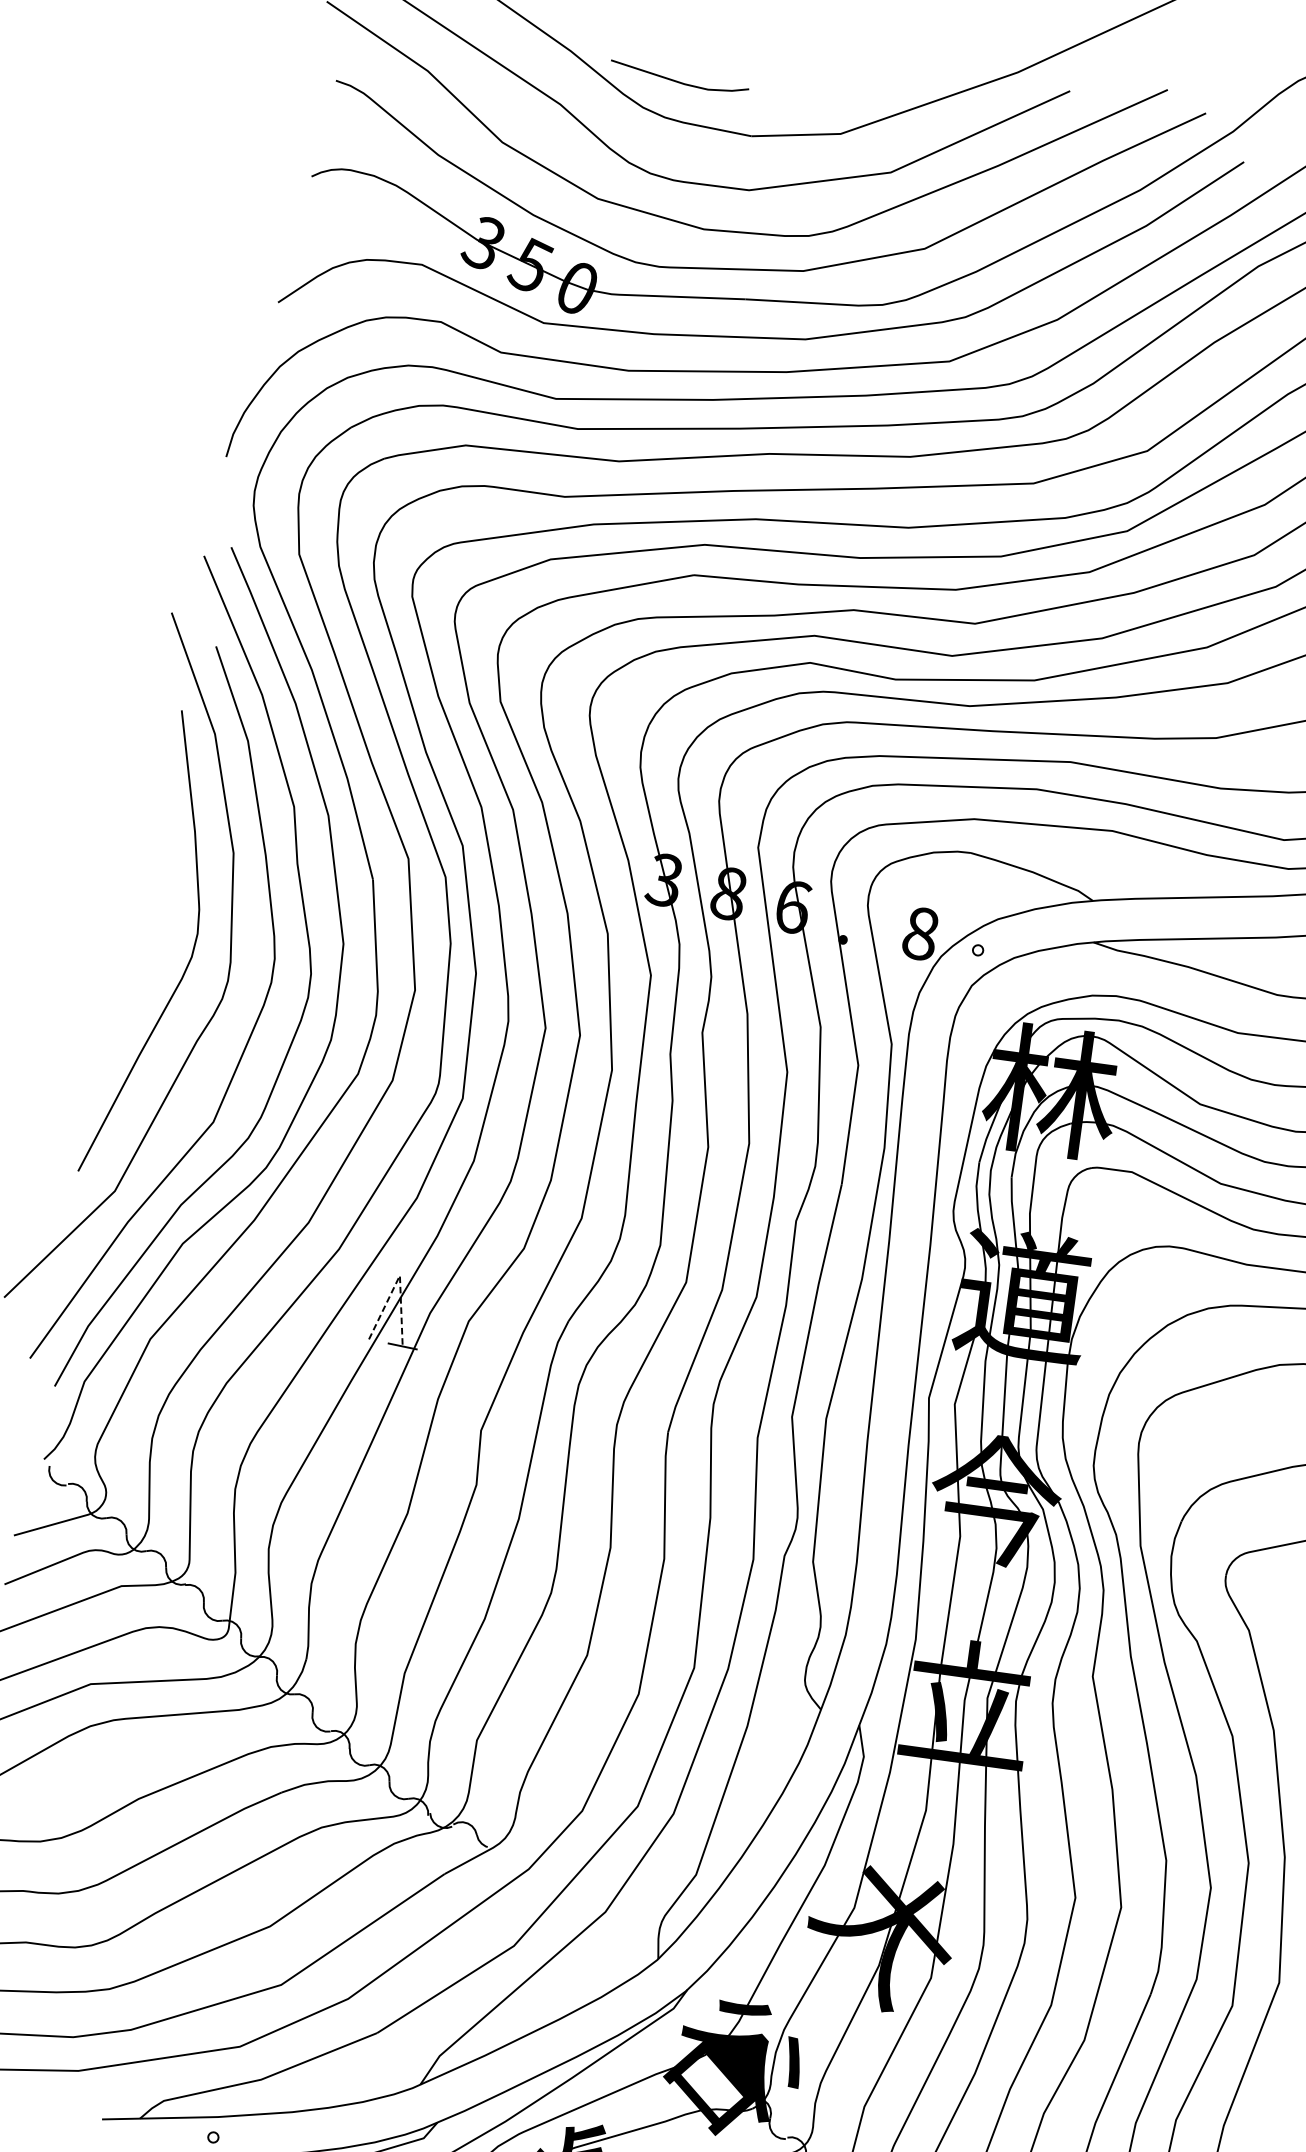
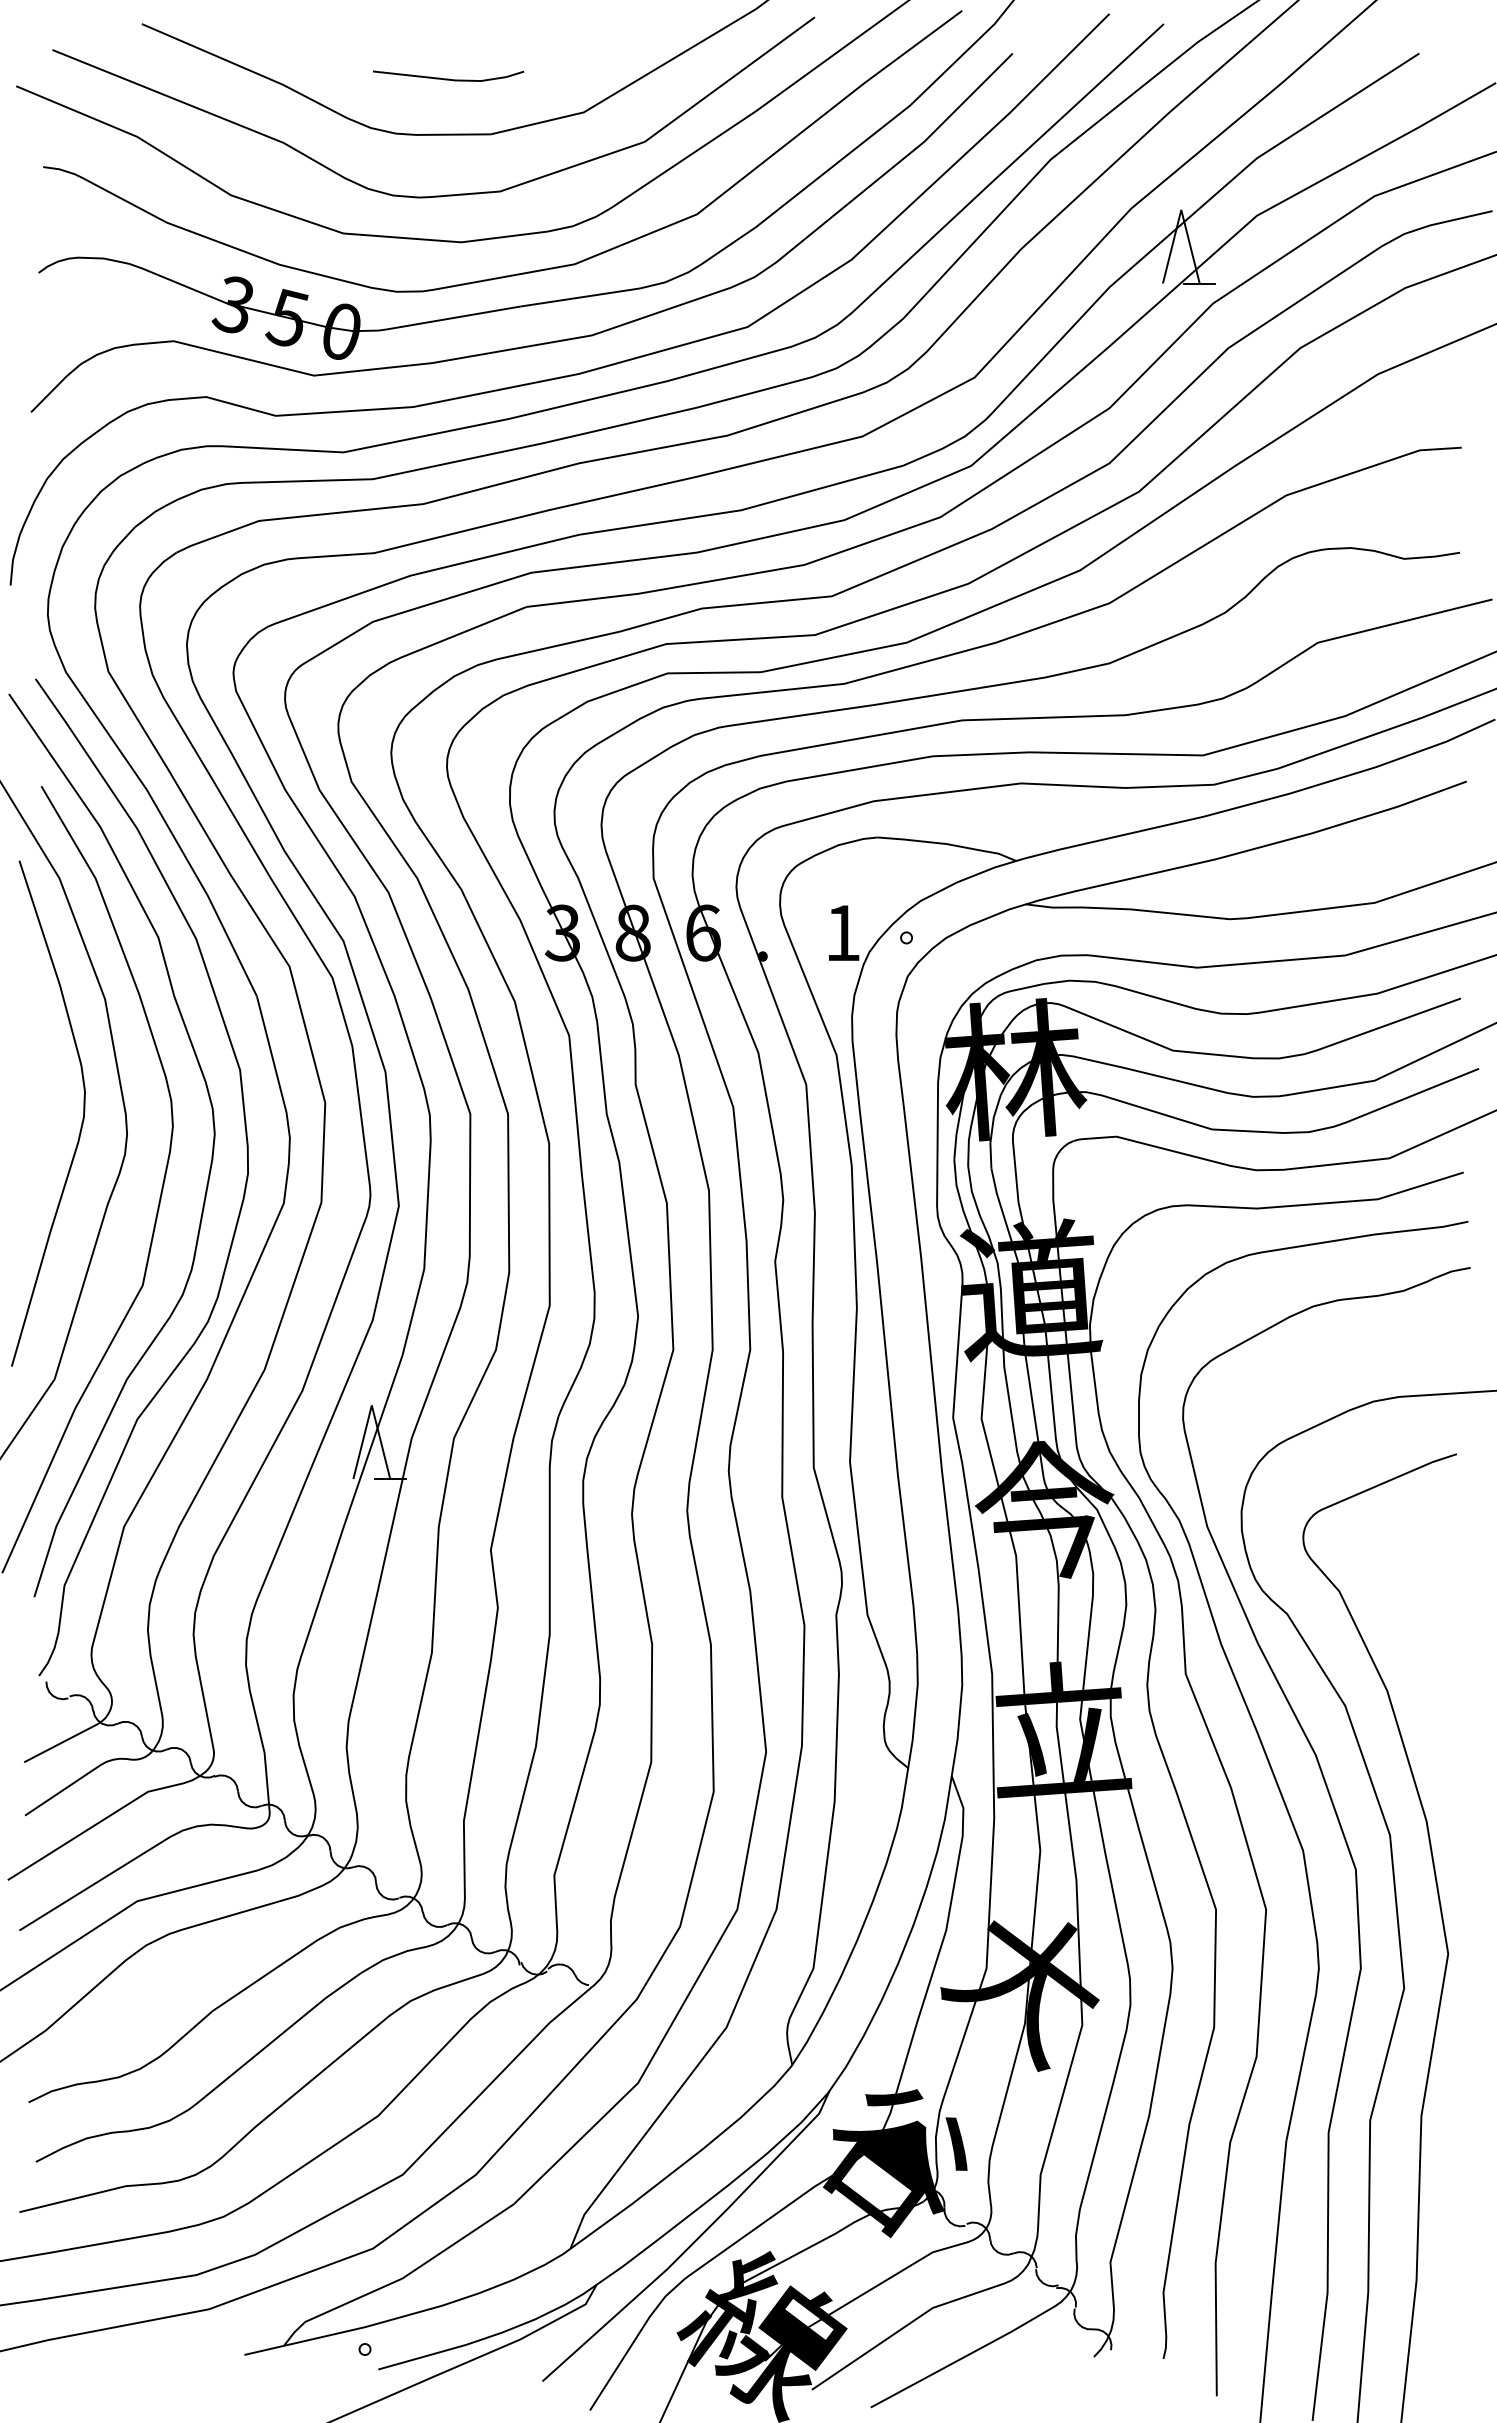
line: (678, 81) -> (448, 78), moved
text: (920, 933) -> (842, 932), 8 -> 1
line: (399, 1275) -> (371, 1405), dashed -> solid

